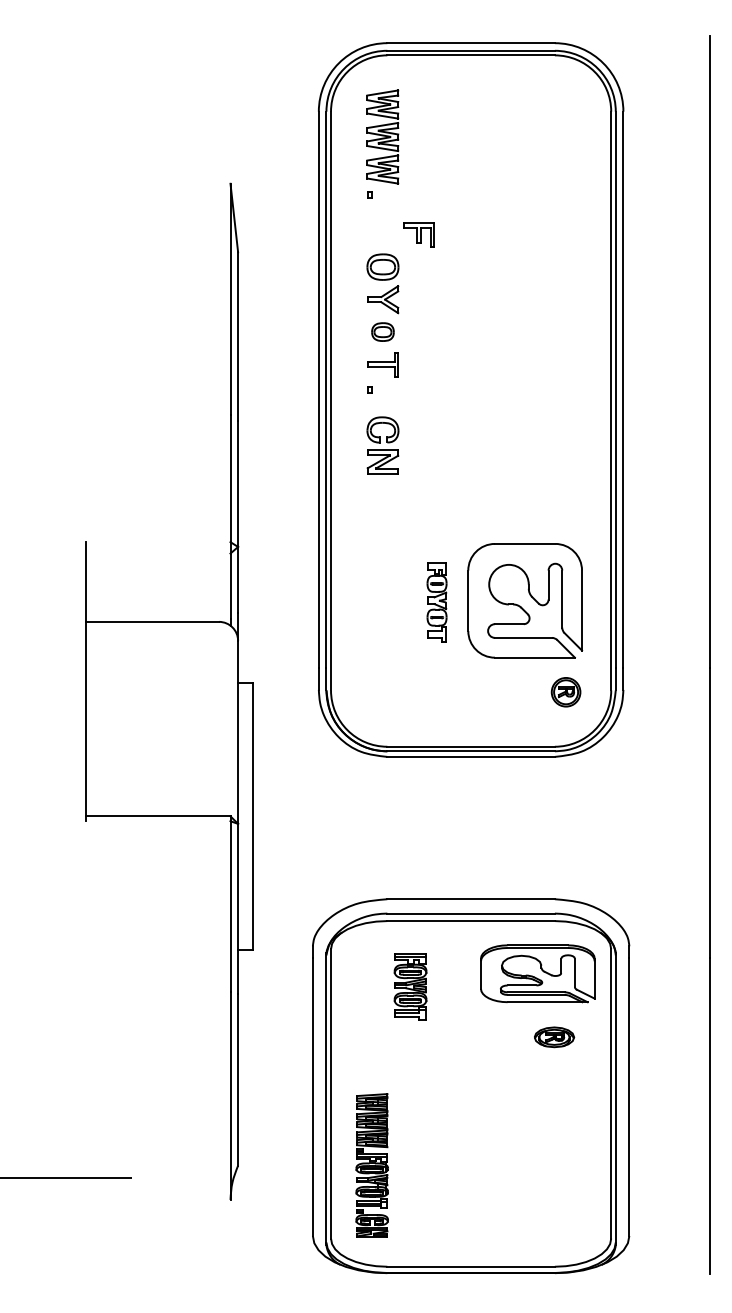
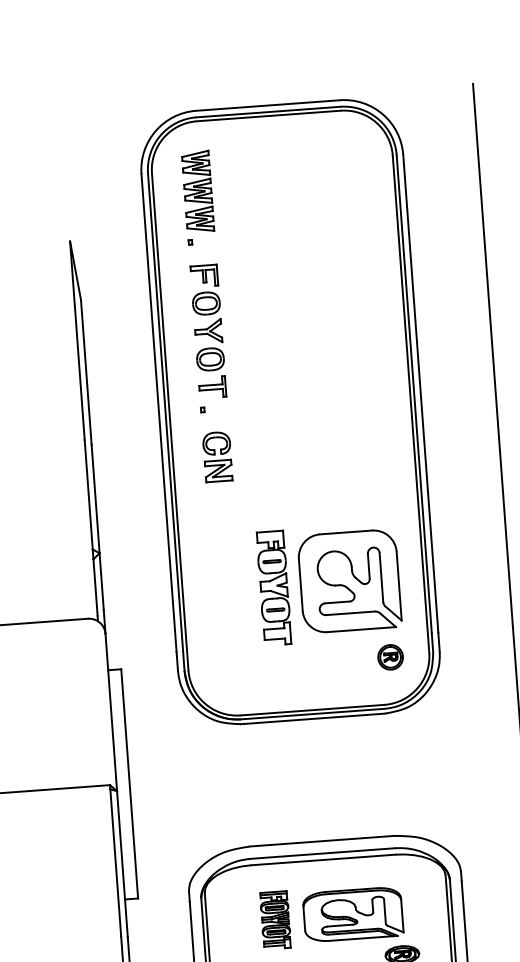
part: (418, 234) -> (203, 275), moved
part: (382, 331) -> (210, 358), size x1.43
part: (436, 602) -> (273, 588), size x1.67
part: (537, 973) -> (352, 914), moved

